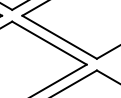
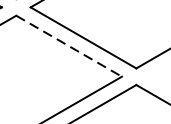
line: (49, 43) -> (69, 46), solid -> dashed

